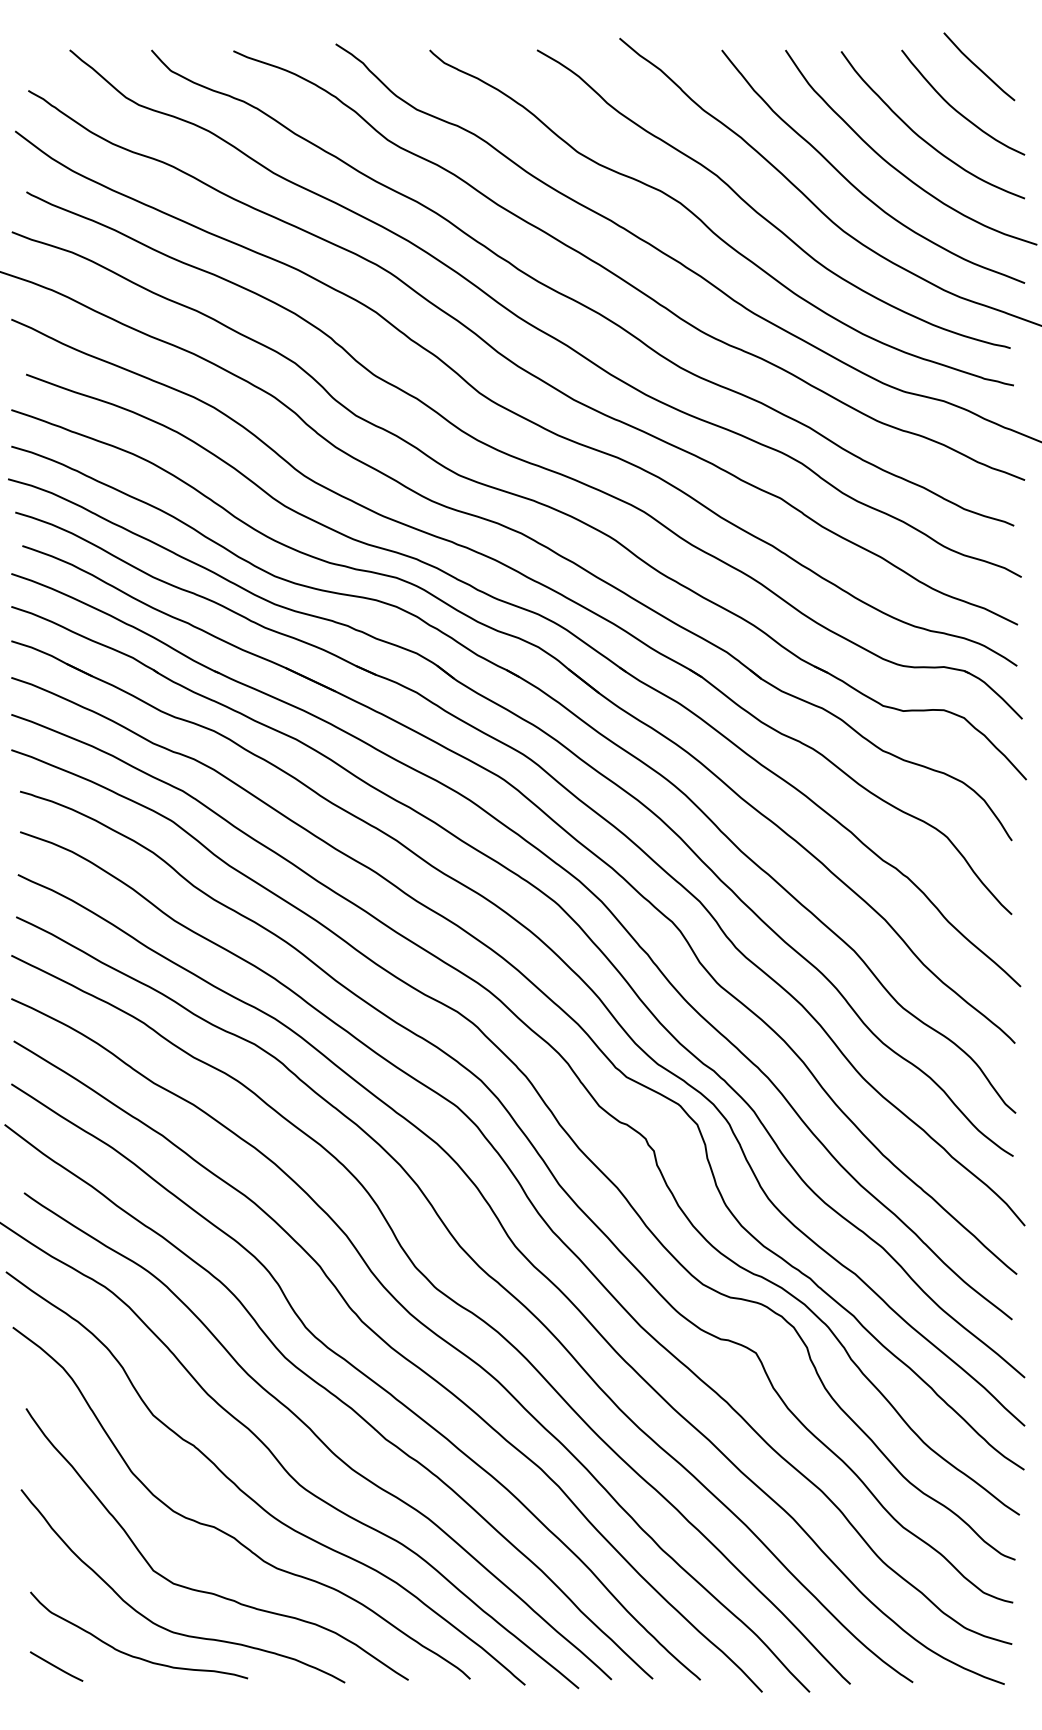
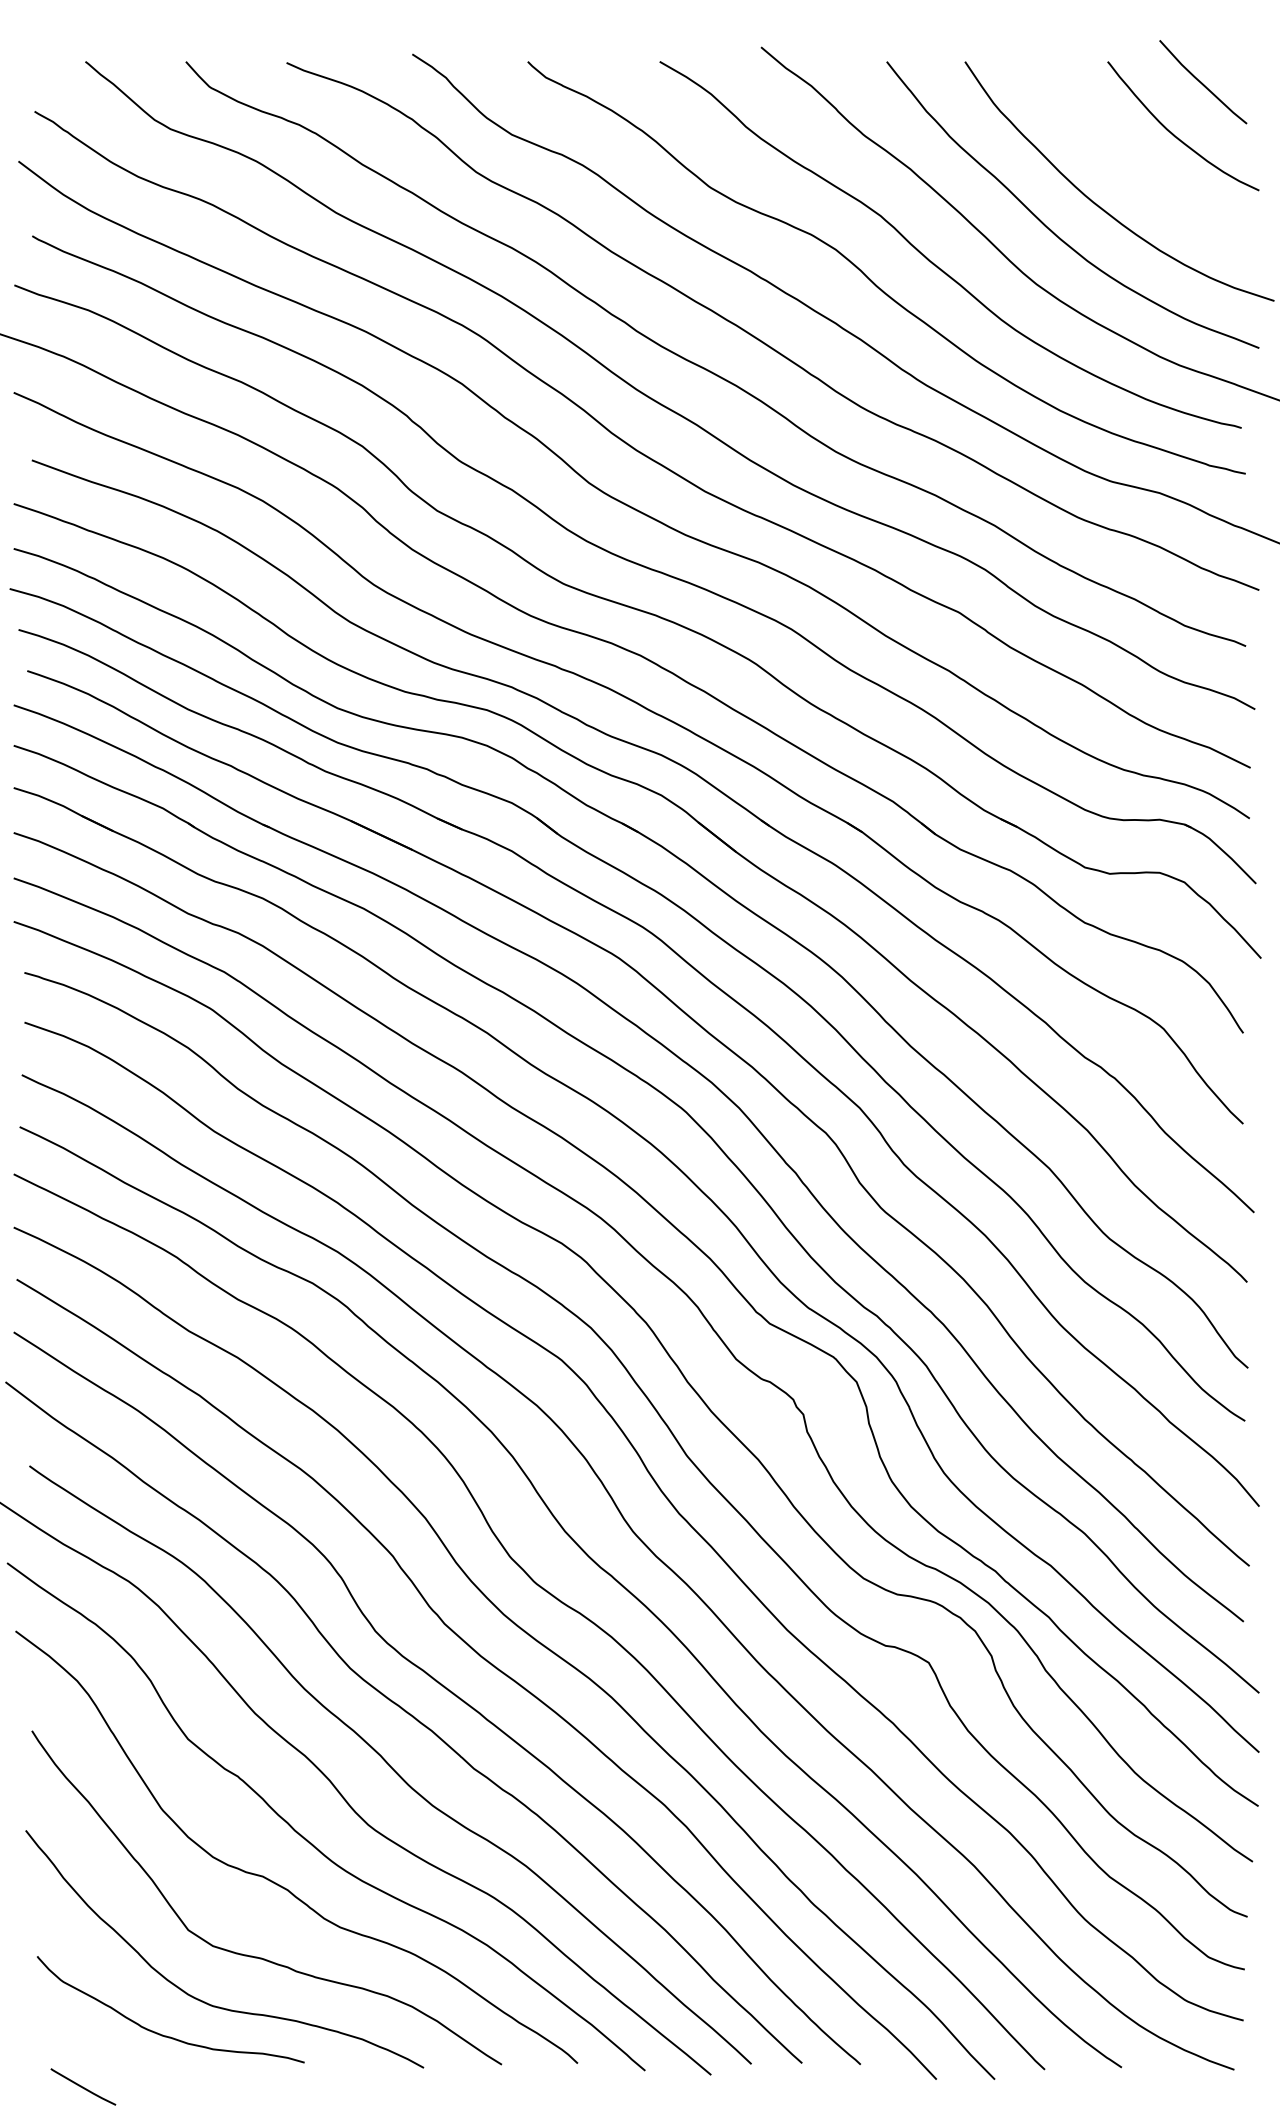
curve: (923, 138) -> (1134, 170), removed
line: (56, 1666) -> (83, 2086), moved

